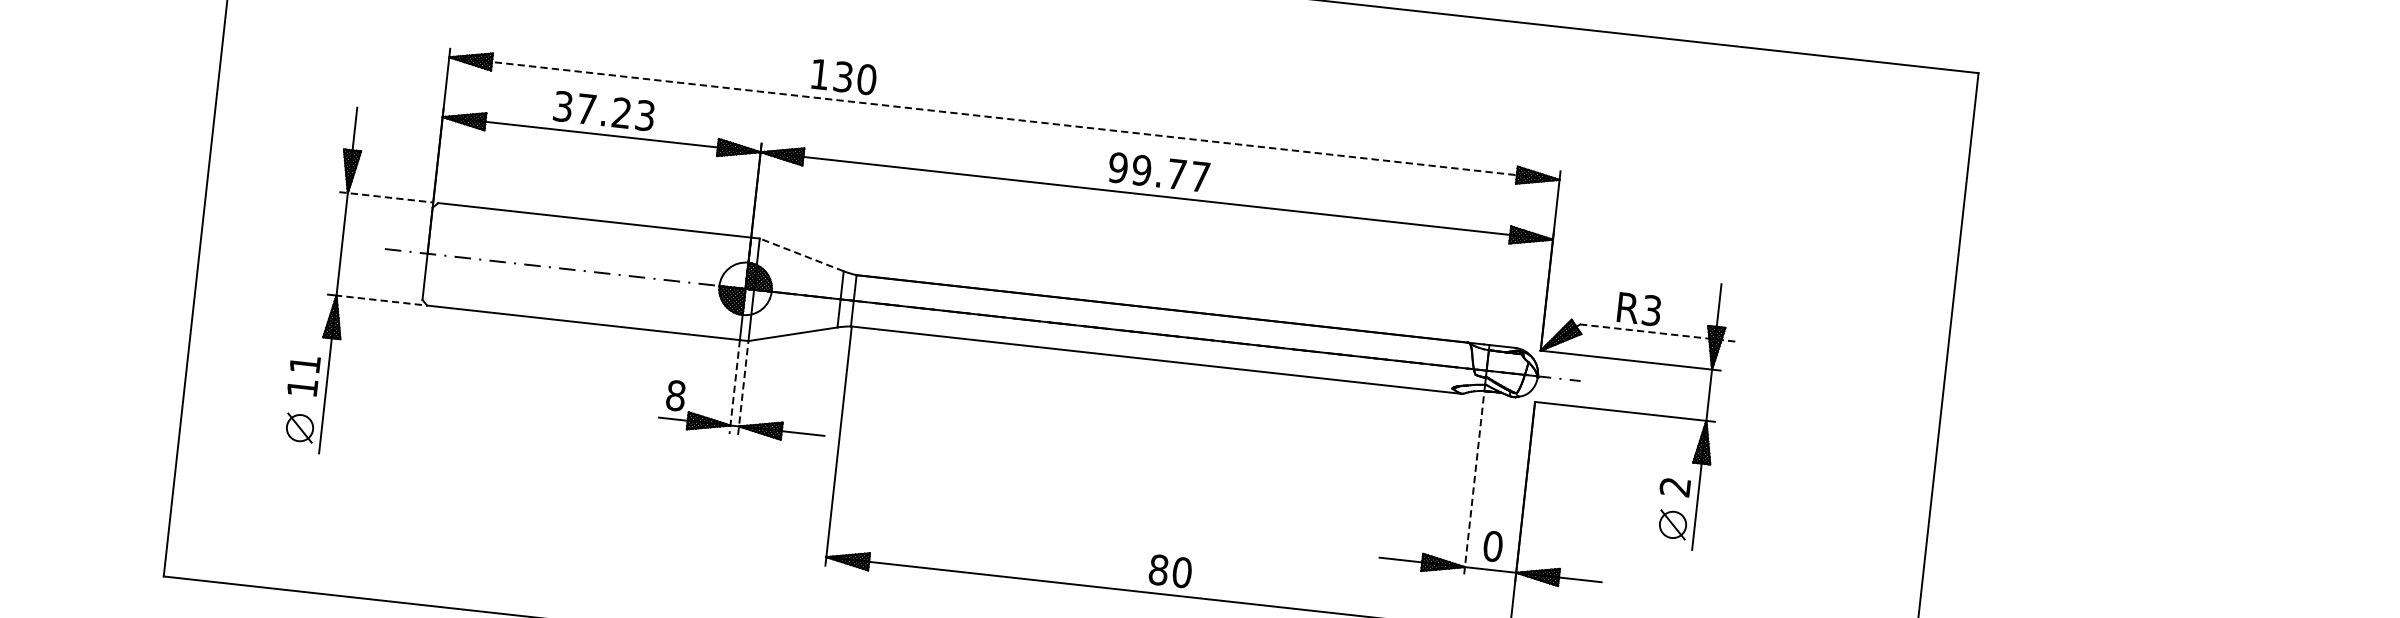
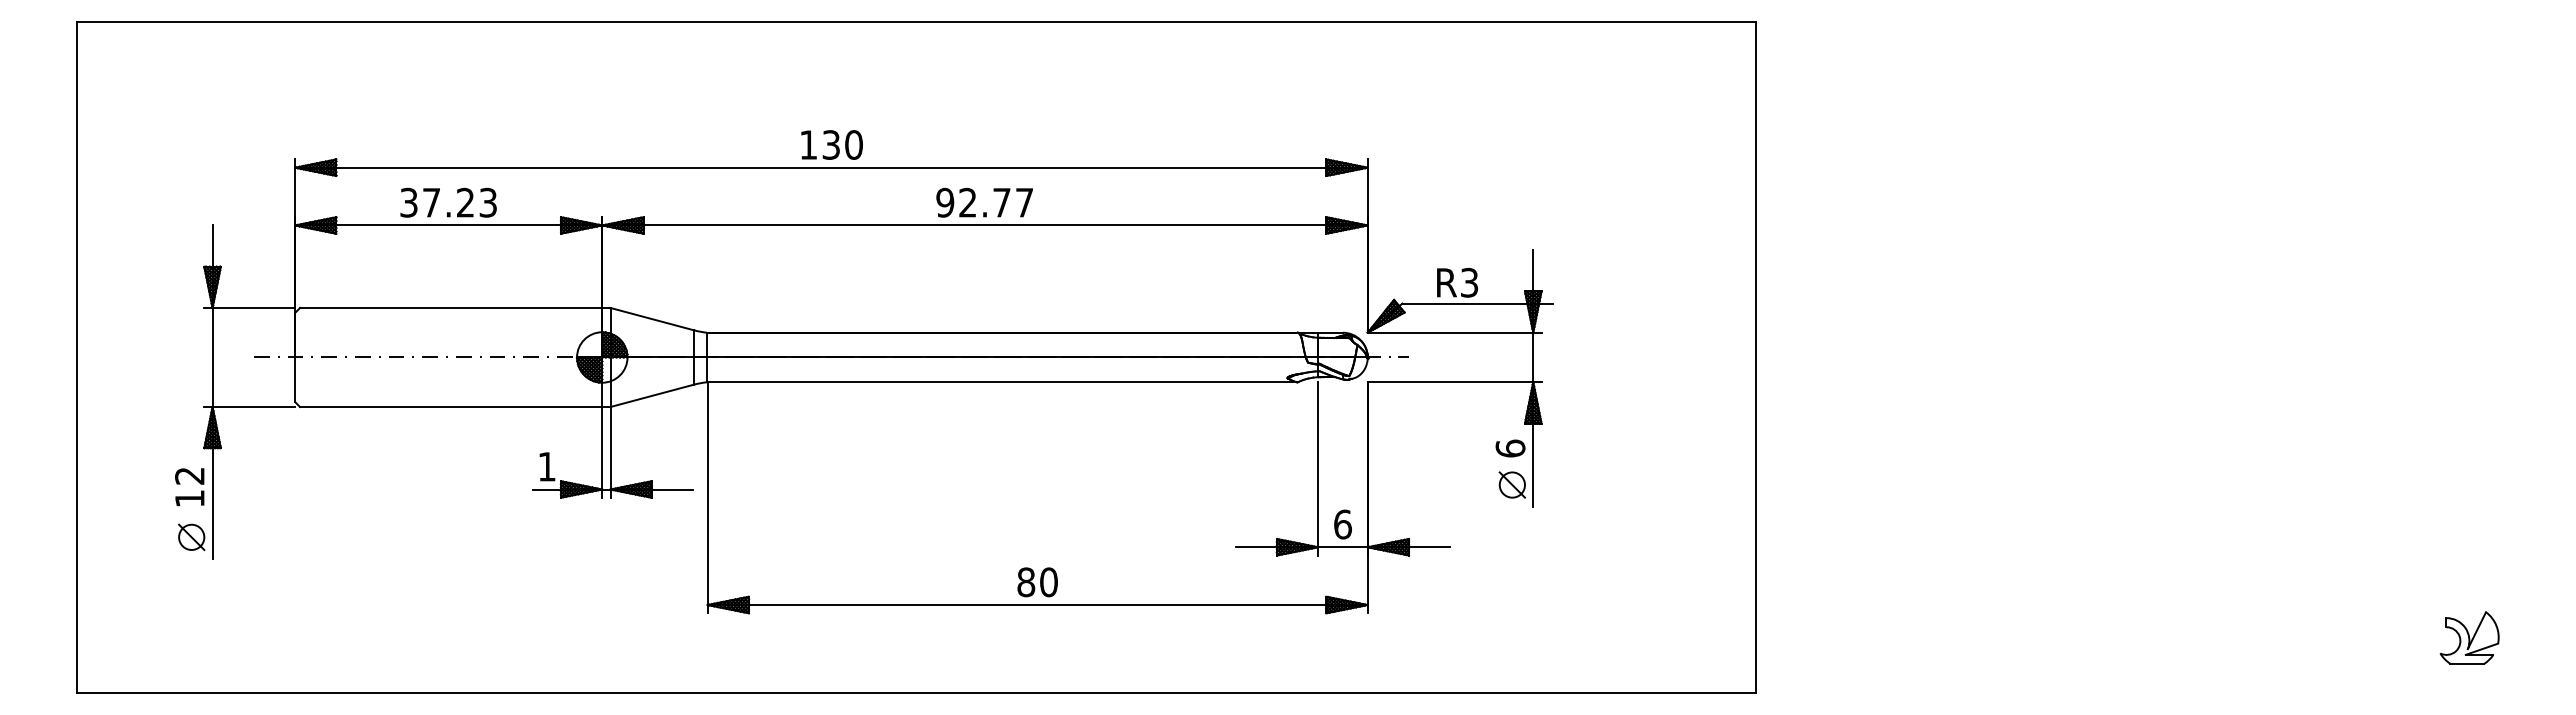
text: (843, 76) -> (831, 144), moved
line: (1004, 118) -> (831, 167), dashed -> solid
text: (1141, 170) -> (967, 202), 99.77 -> 92.77
line: (387, 196) -> (250, 307), dashed -> solid
line: (800, 255) -> (651, 319), dashed -> solid
line: (378, 300) -> (253, 407), dashed -> solid
line: (1658, 333) -> (1478, 303), dashed -> solid
text: (304, 364) -> (189, 476), 11 -> 12
line: (734, 387) -> (602, 452), dashed -> solid
line: (743, 387) -> (610, 451), dashed -> solid
text: (675, 395) -> (546, 466), 8 -> 1
line: (1474, 485) -> (1318, 468), dashed -> solid
text: (1675, 486) -> (1510, 448), 2 -> 6
text: (1492, 546) -> (1342, 524), 0 -> 6

